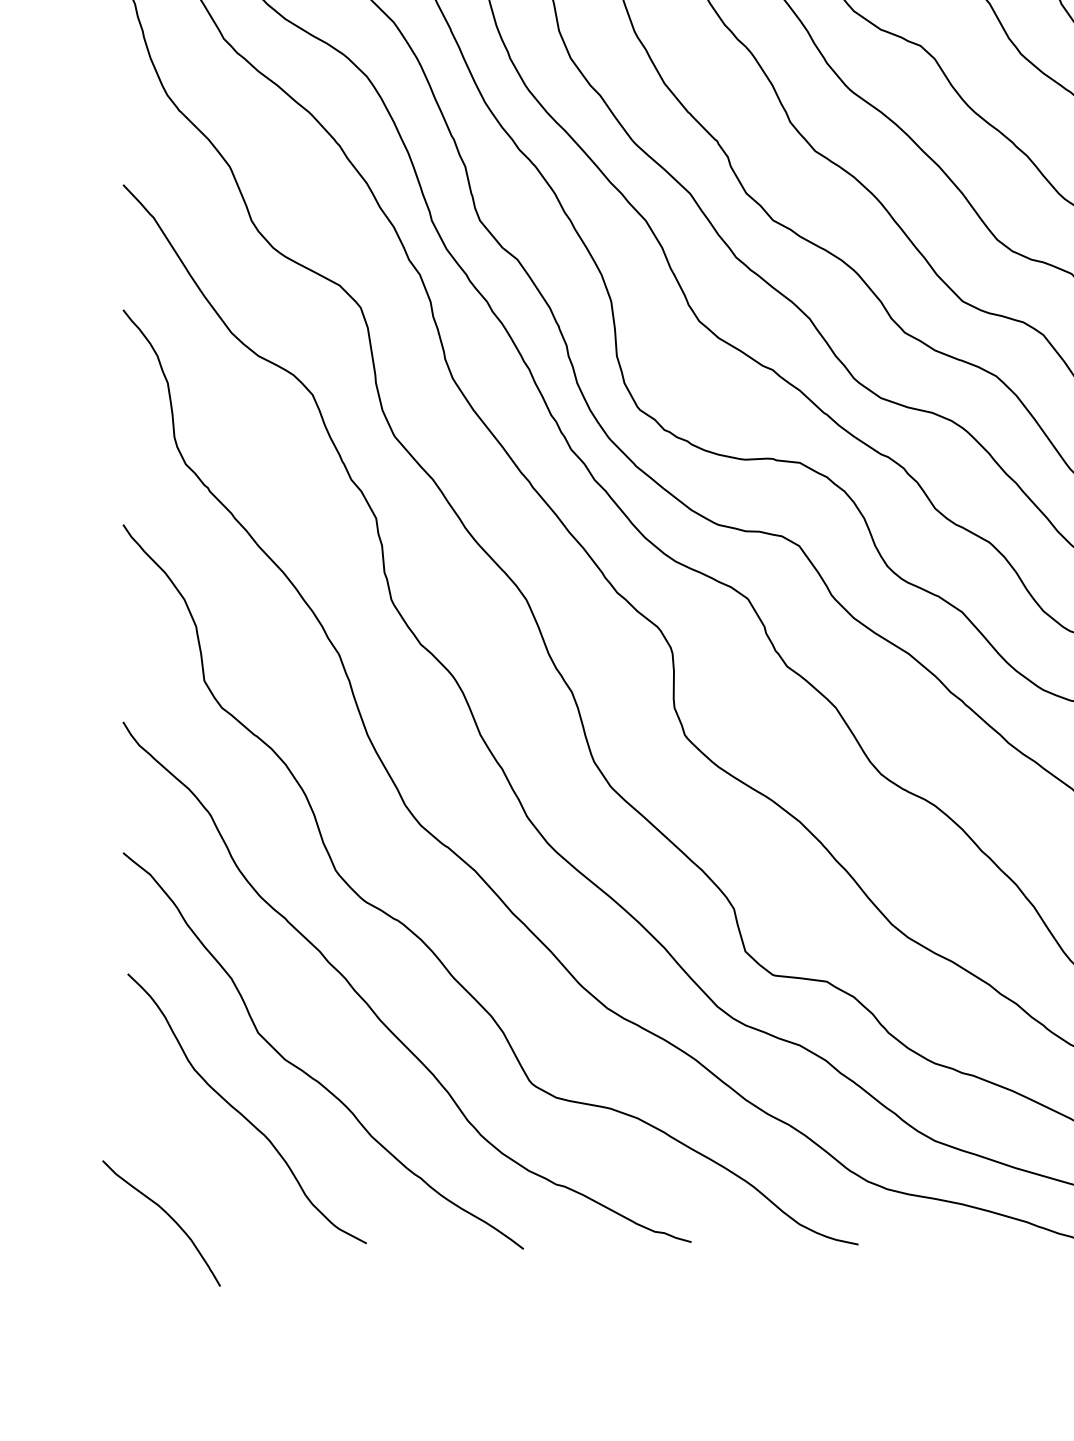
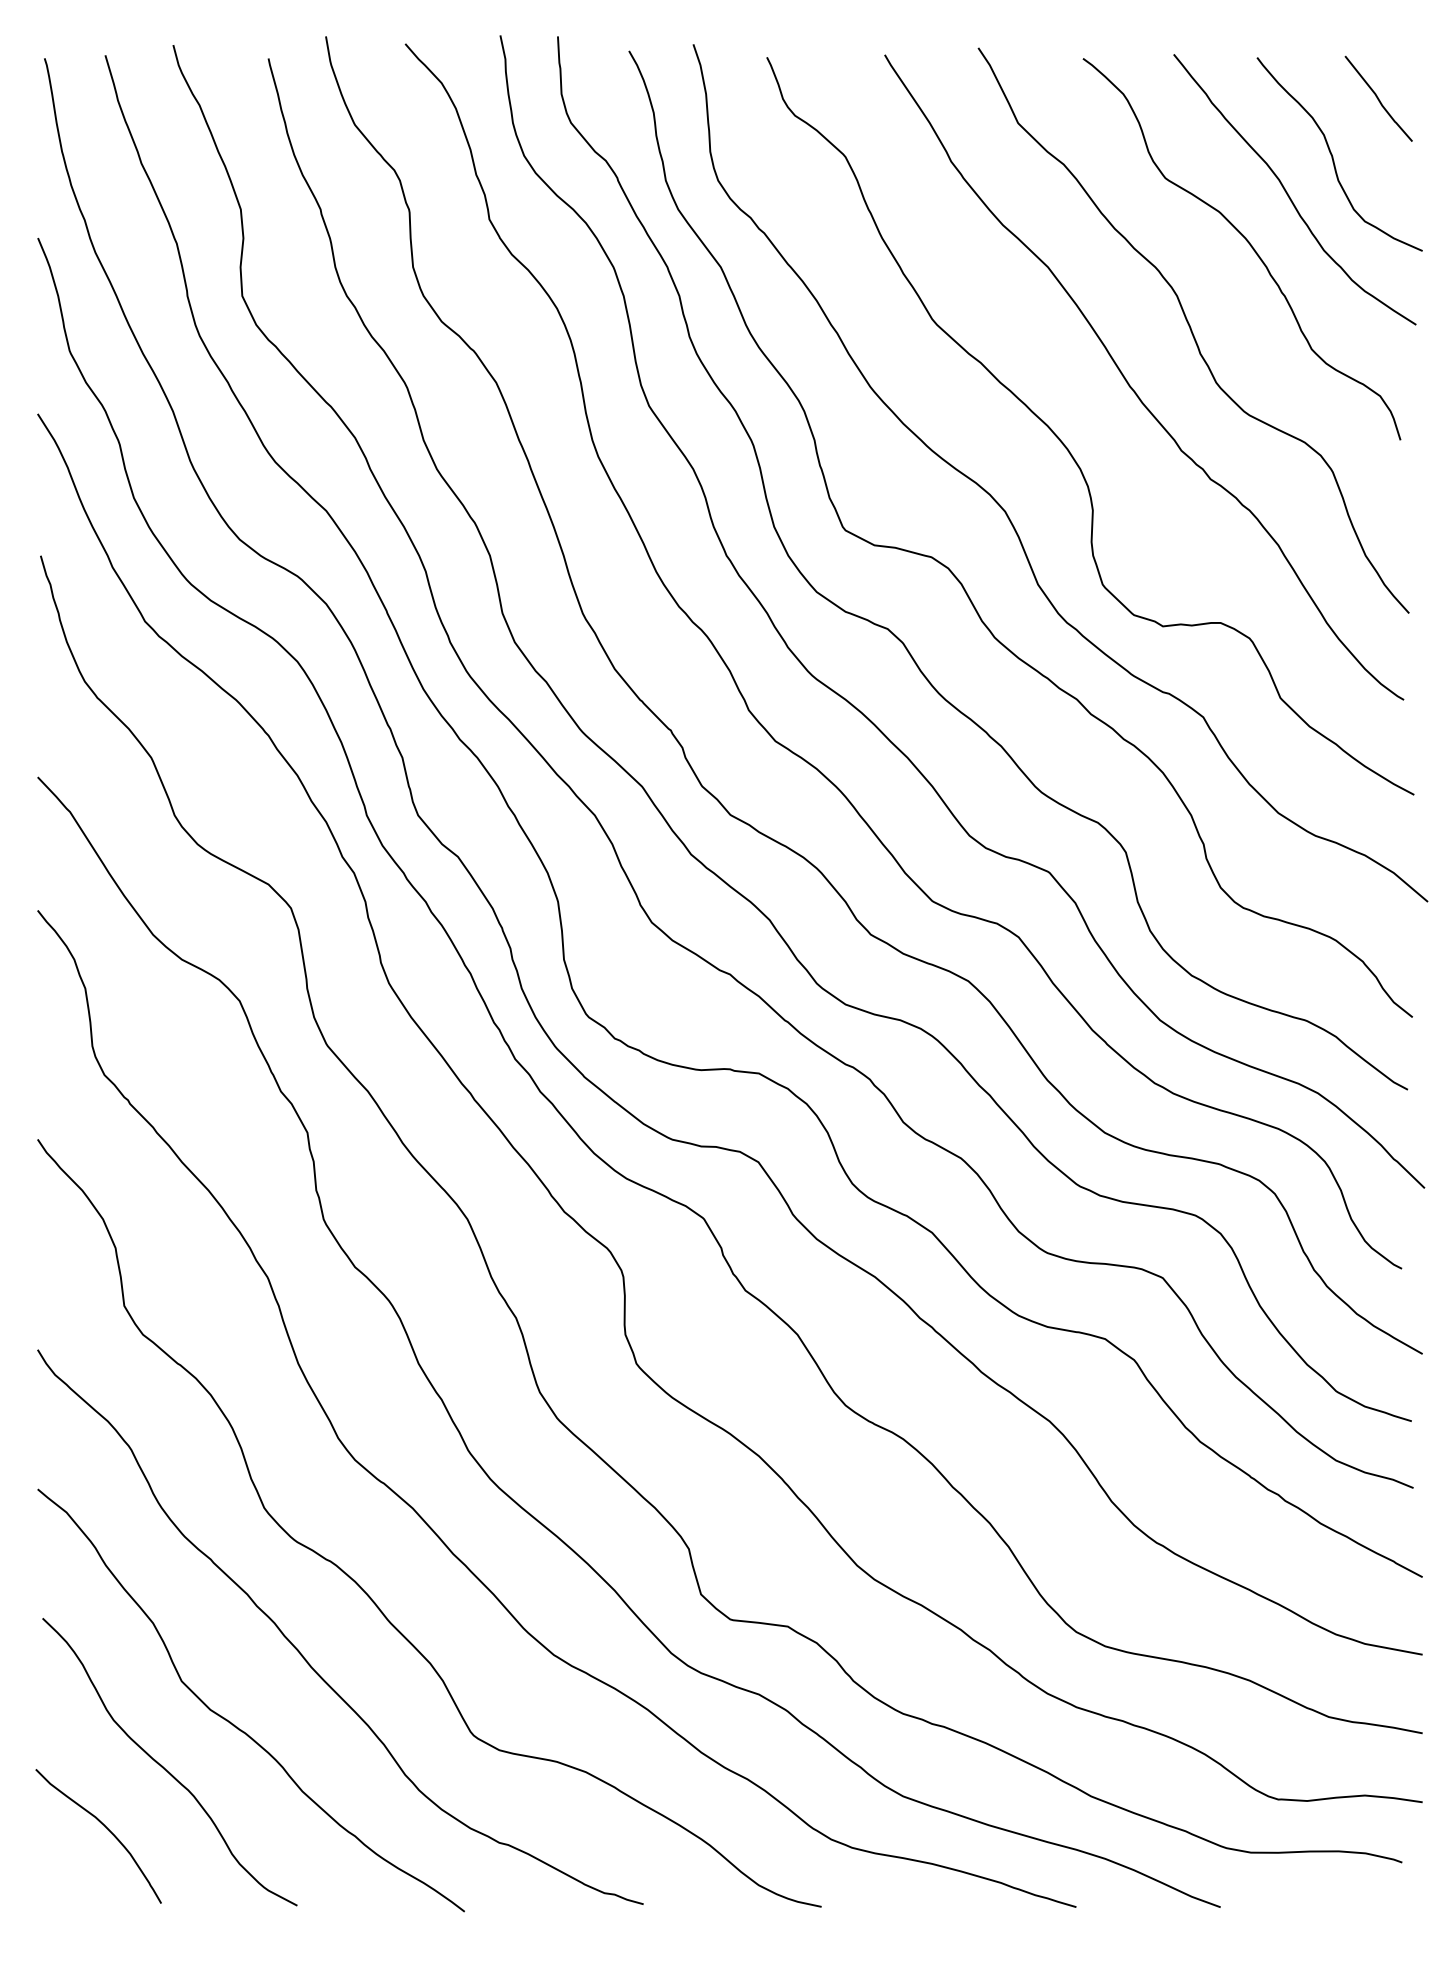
curve: (168, 1216) -> (106, 1828), moved

